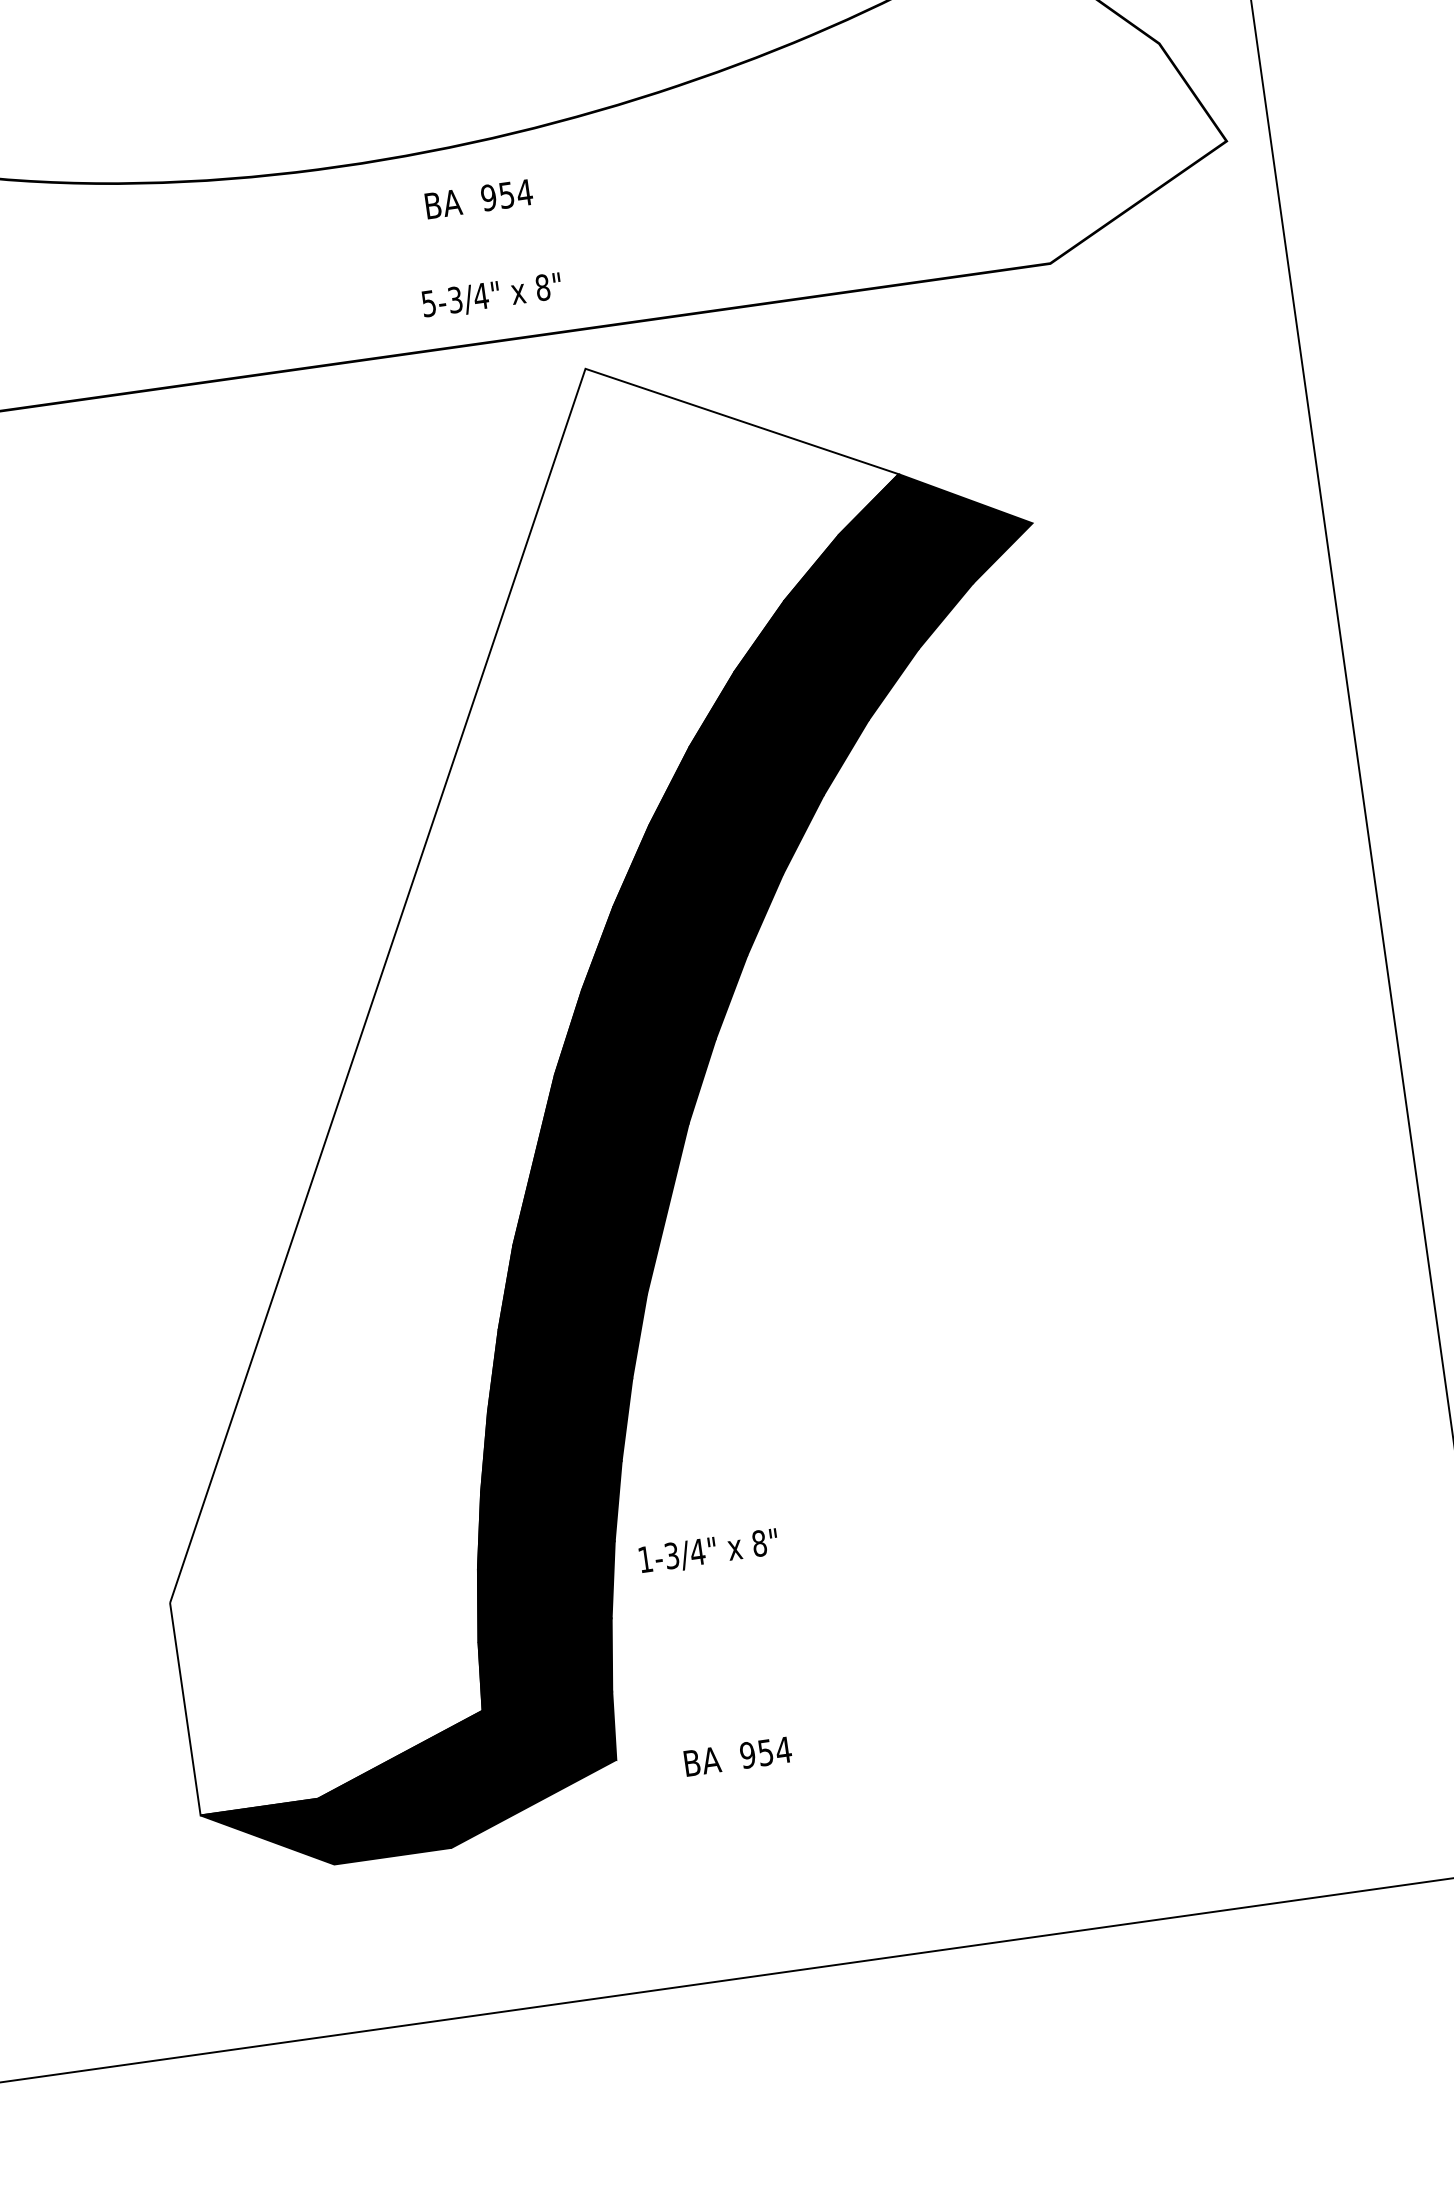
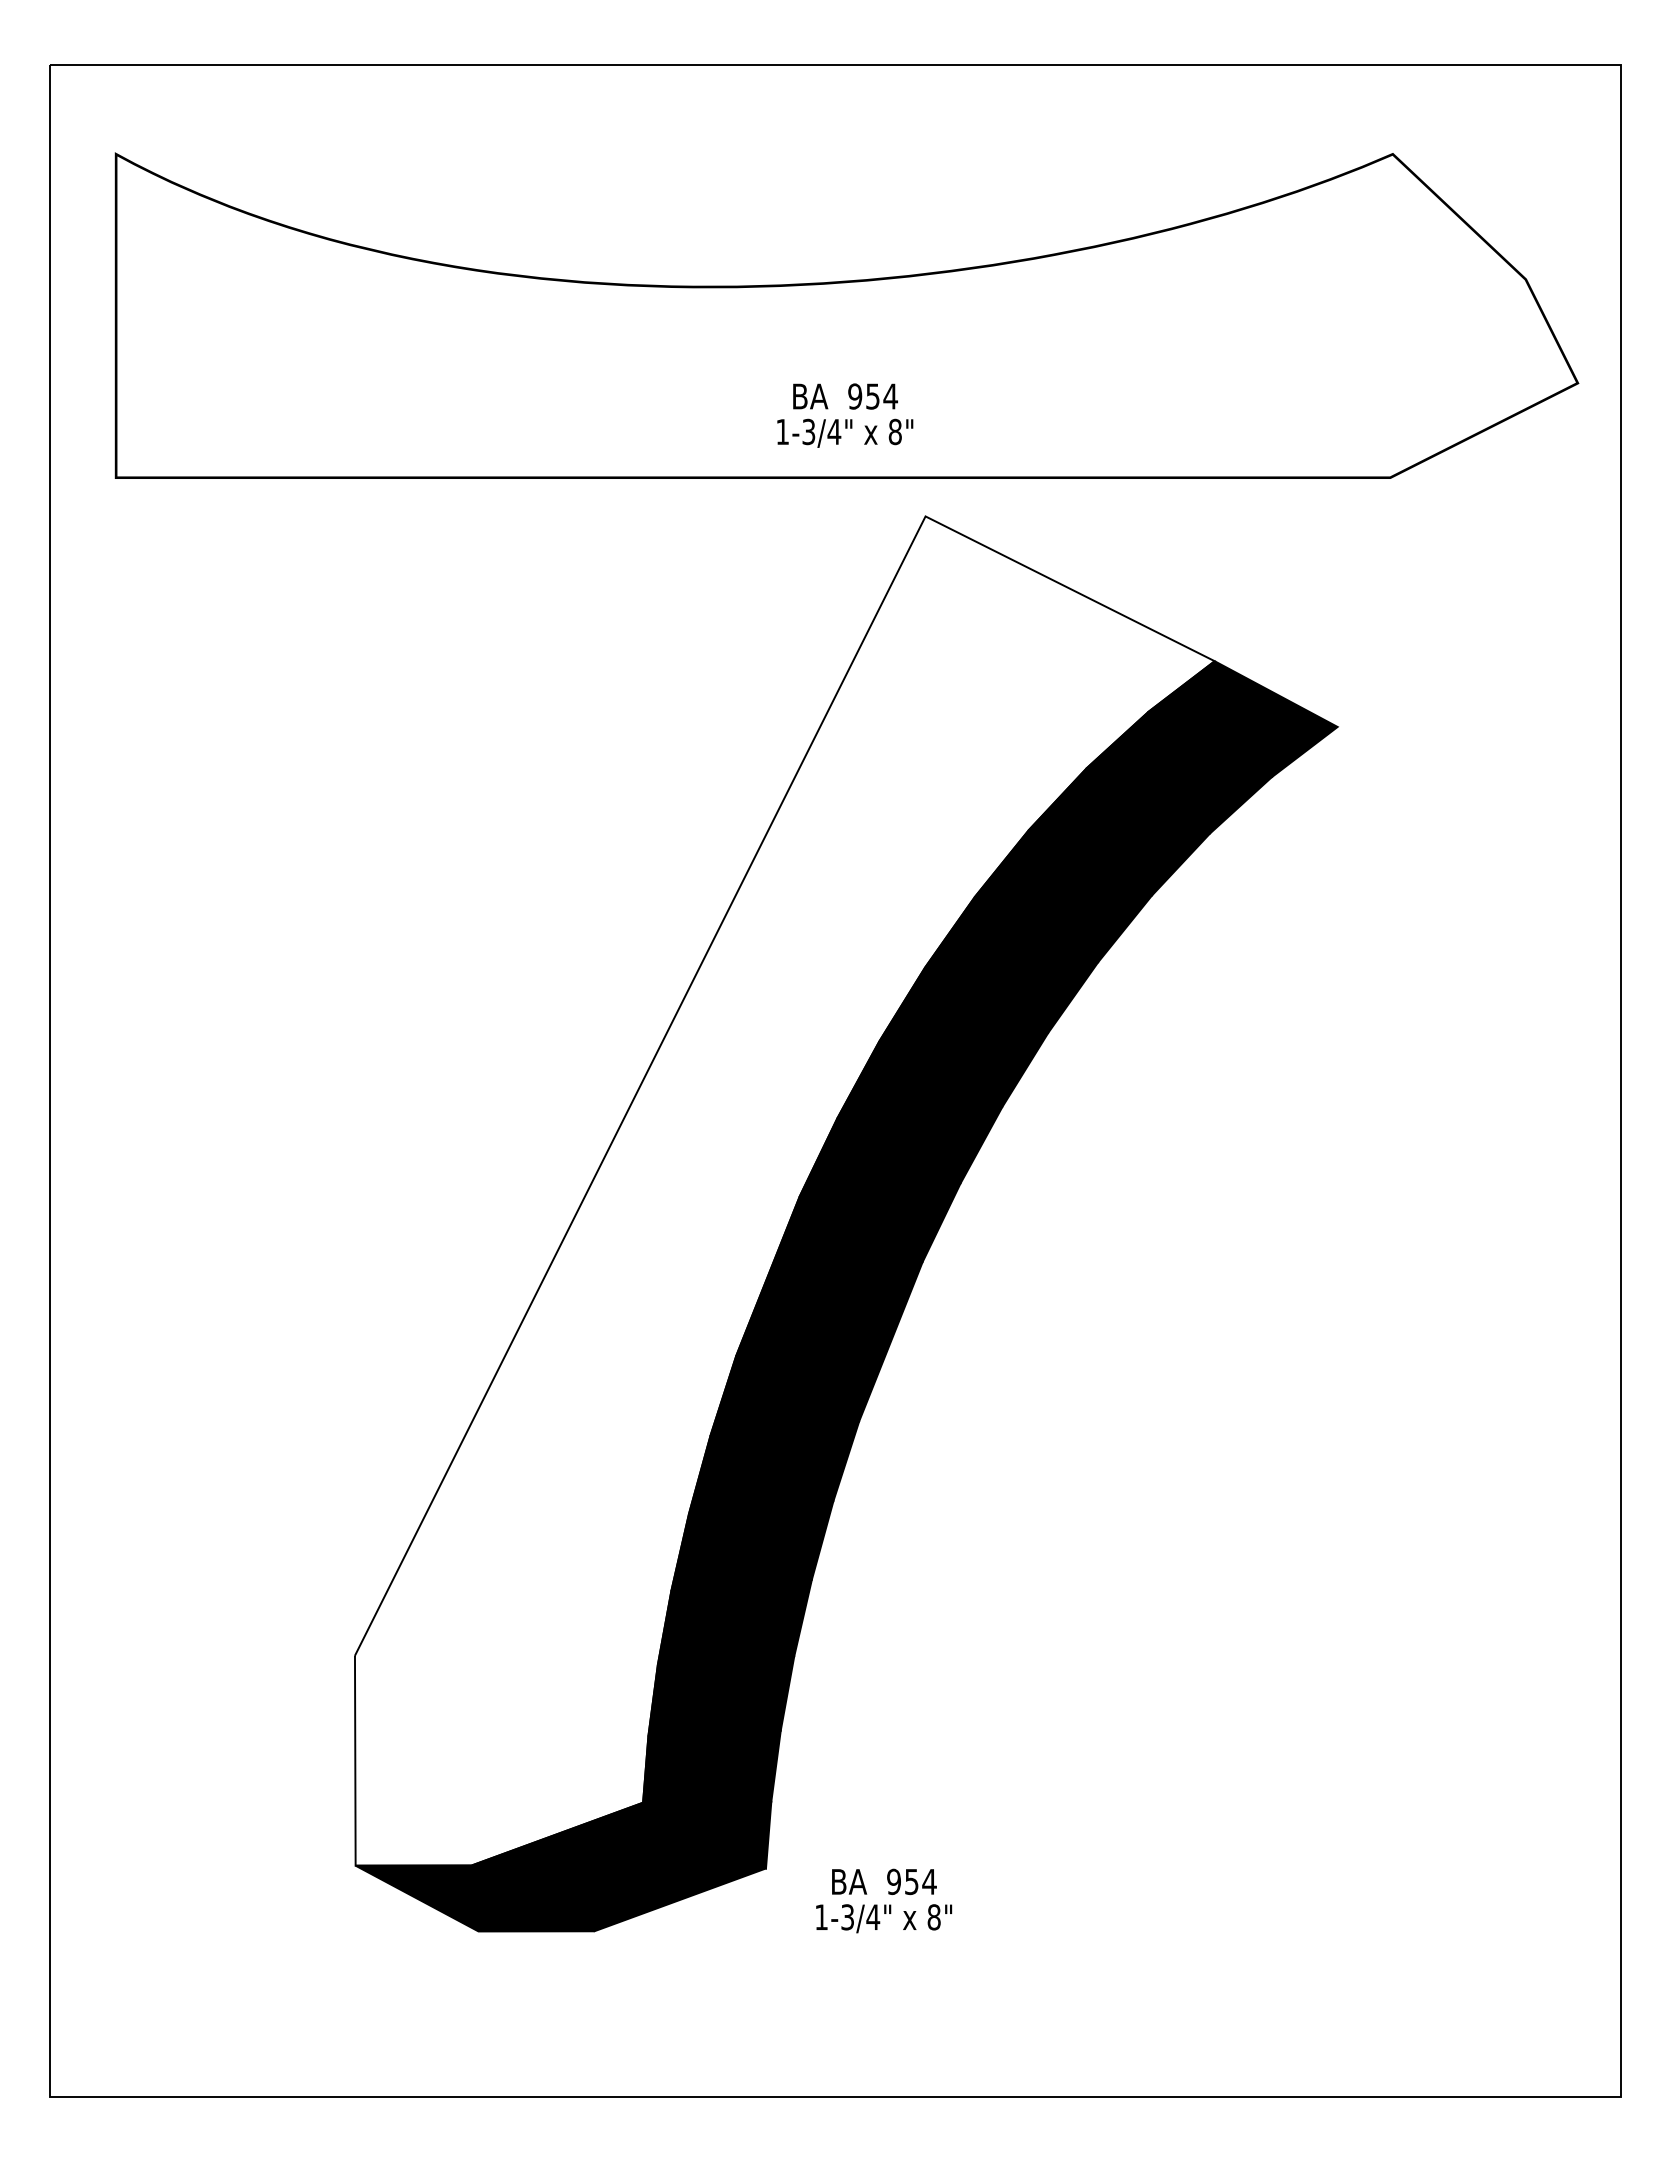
text: (479, 199) -> (845, 396), moved
text: (428, 304) -> (782, 432), 5-3/4" -> 1-3/4"
text: (709, 1551) -> (884, 1918), moved

